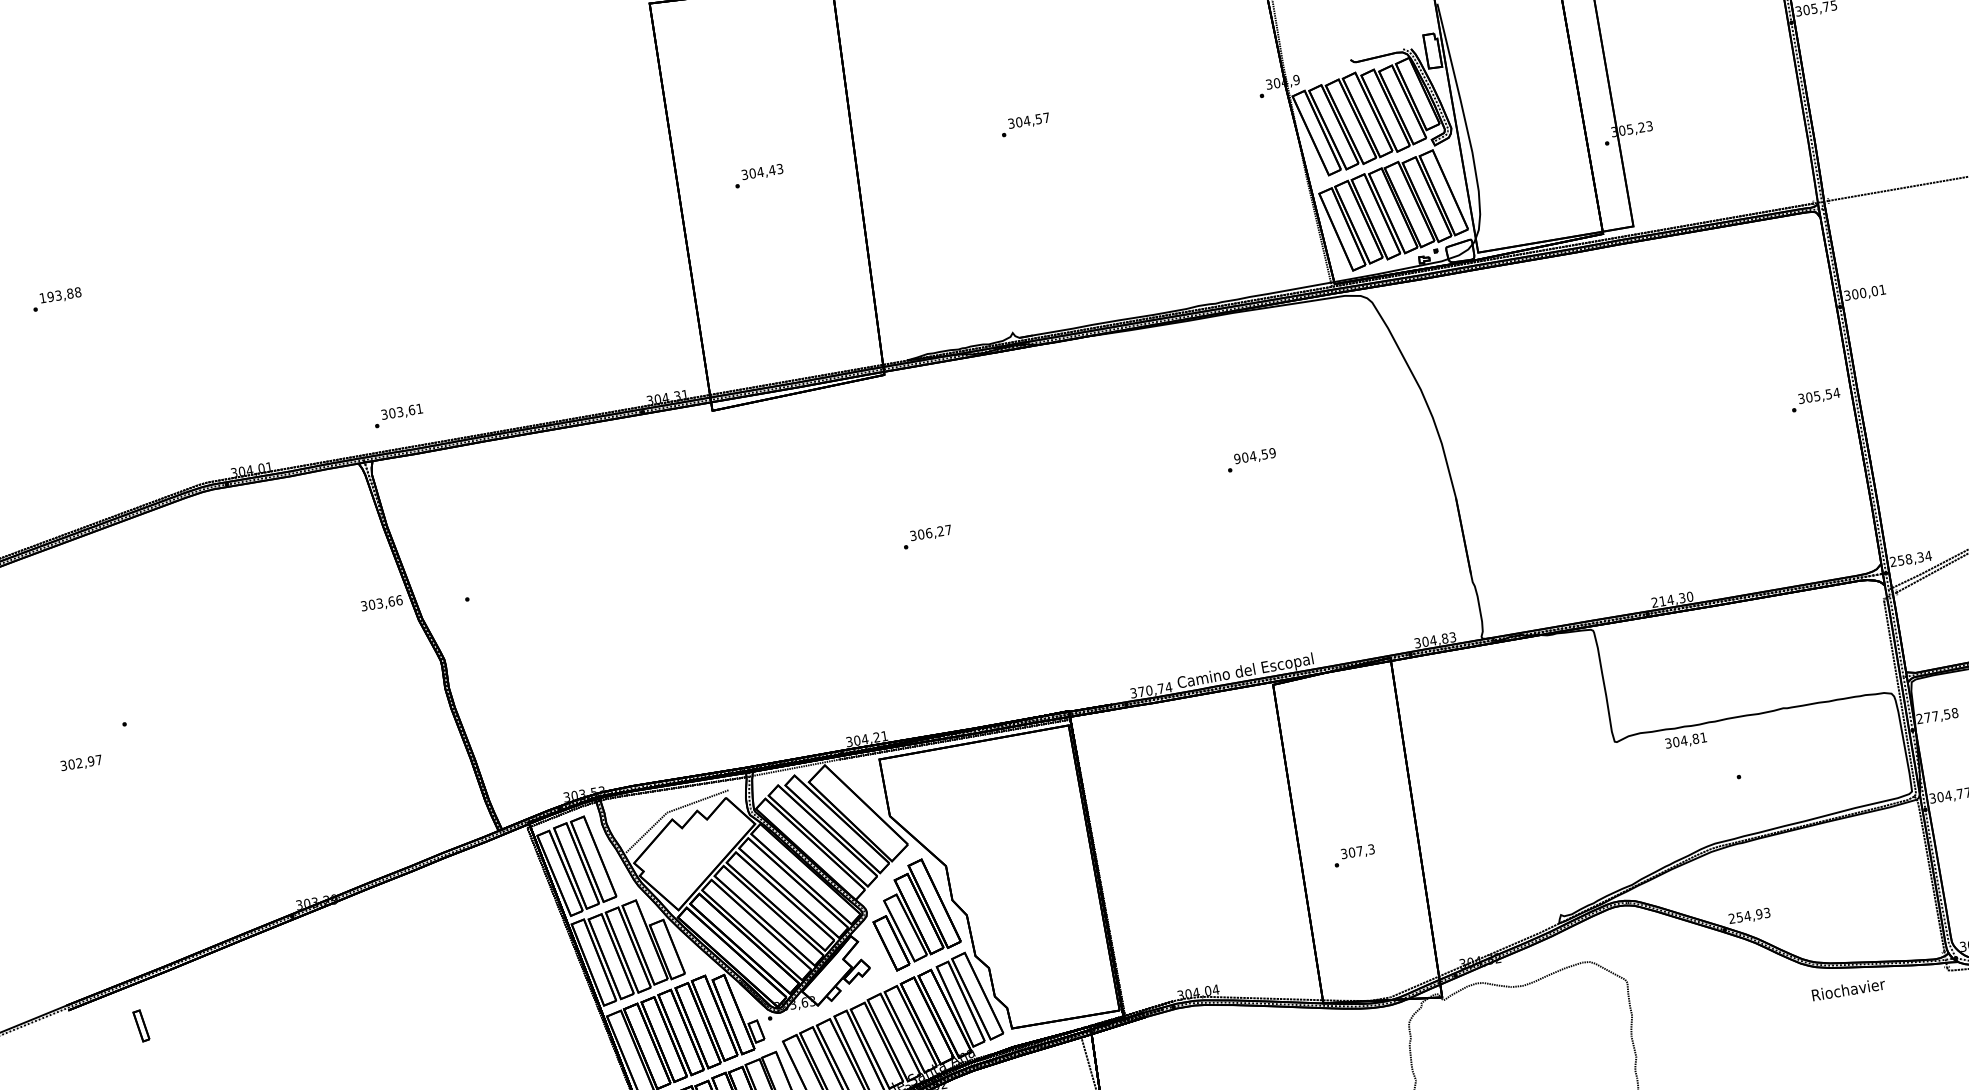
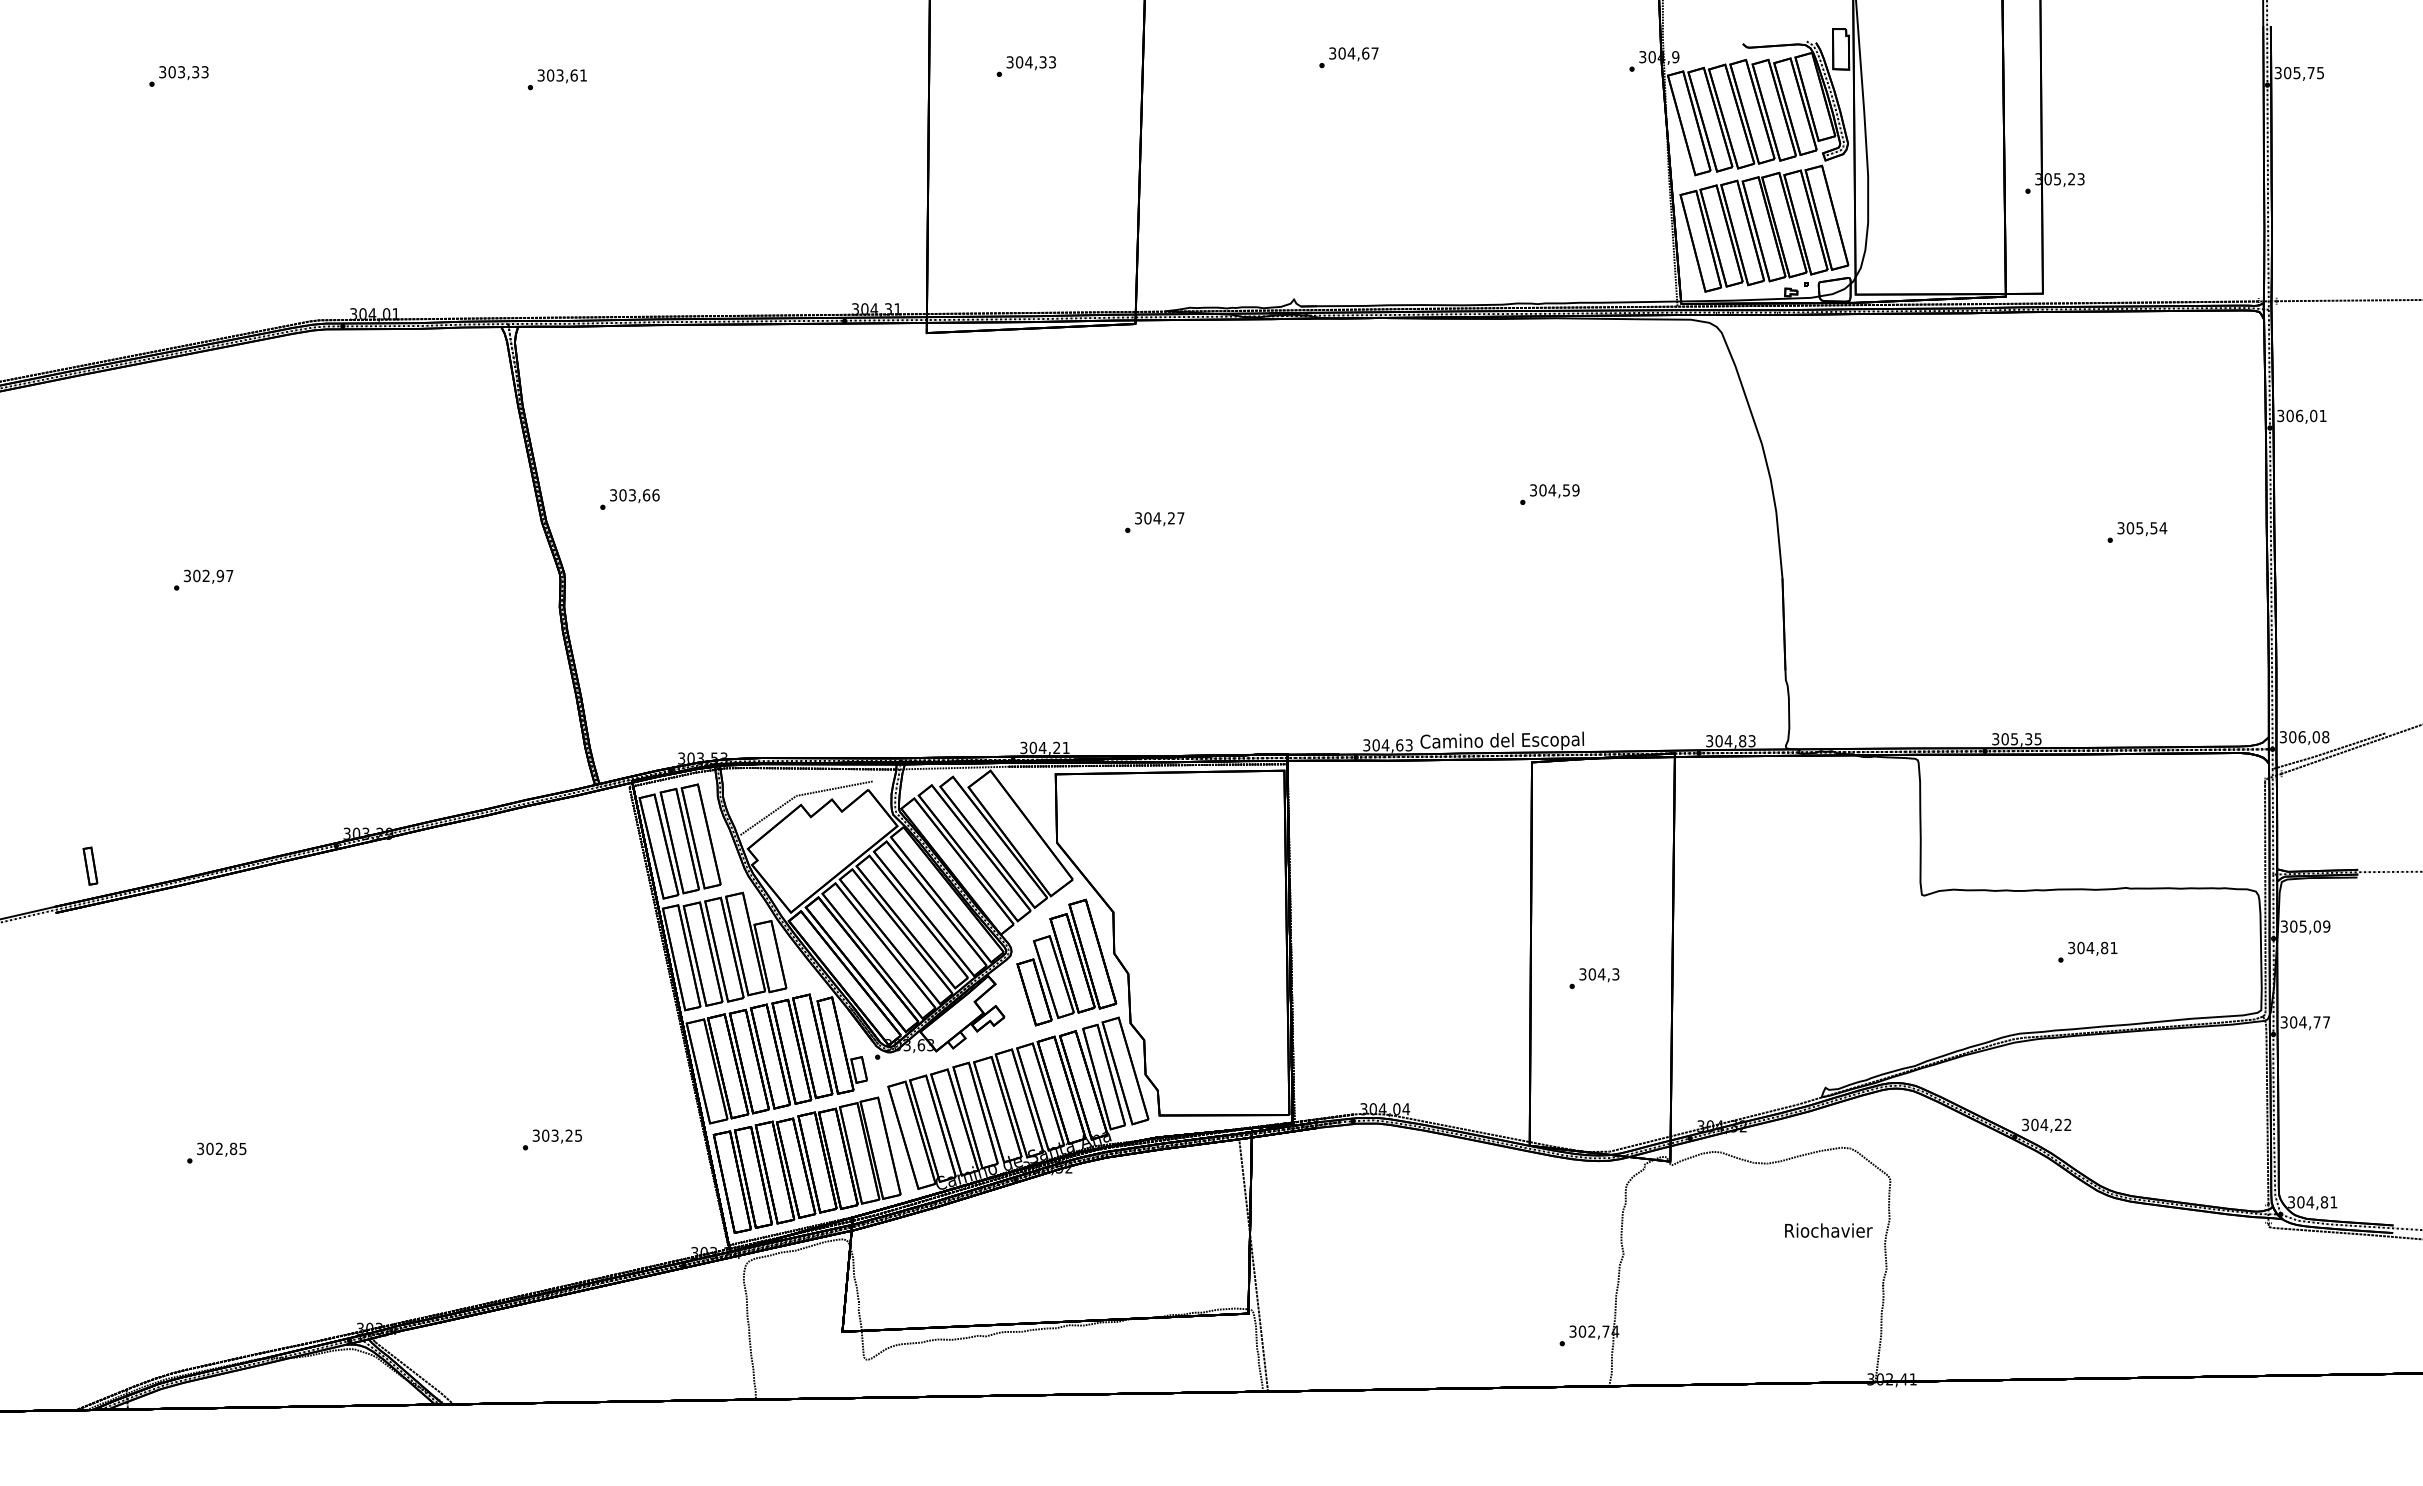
text: (1038, 119) -> (1365, 53), 304,57 -> 304,67
text: (771, 170) -> (1042, 62), 304,43 -> 304,33
text: (1862, 292) -> (2299, 415), 300,01 -> 306,01
text: (60, 295) -> (183, 72), 193,88 -> 303,33
text: (1815, 400) -> (2137, 532), moved
text: (397, 415) -> (556, 79), moved
text: (1237, 458) -> (1533, 490), 904,59 -> 304,59
text: (928, 533) -> (1156, 518), 306,27 -> 304,27
text: (1910, 559) -> (2304, 737), 258,34 -> 306,08
text: (1672, 600) -> (2016, 739), 214,30 -> 305,35
text: (381, 604) -> (634, 496), moved
text: (1155, 689) -> (1392, 745), 370,74 -> 304,63
text: (1937, 715) -> (2305, 926), 277,58 -> 305,09
text: (1685, 740) -> (2092, 948), moved
text: (81, 763) -> (208, 576), moved
text: (1359, 851) -> (1601, 974), 307,3 -> 304,3
text: (1749, 915) -> (2046, 1124), 254,93 -> 304,22
text: (1848, 989) -> (1828, 1230), moved
part: (141, 1025) -> (90, 865), moved

